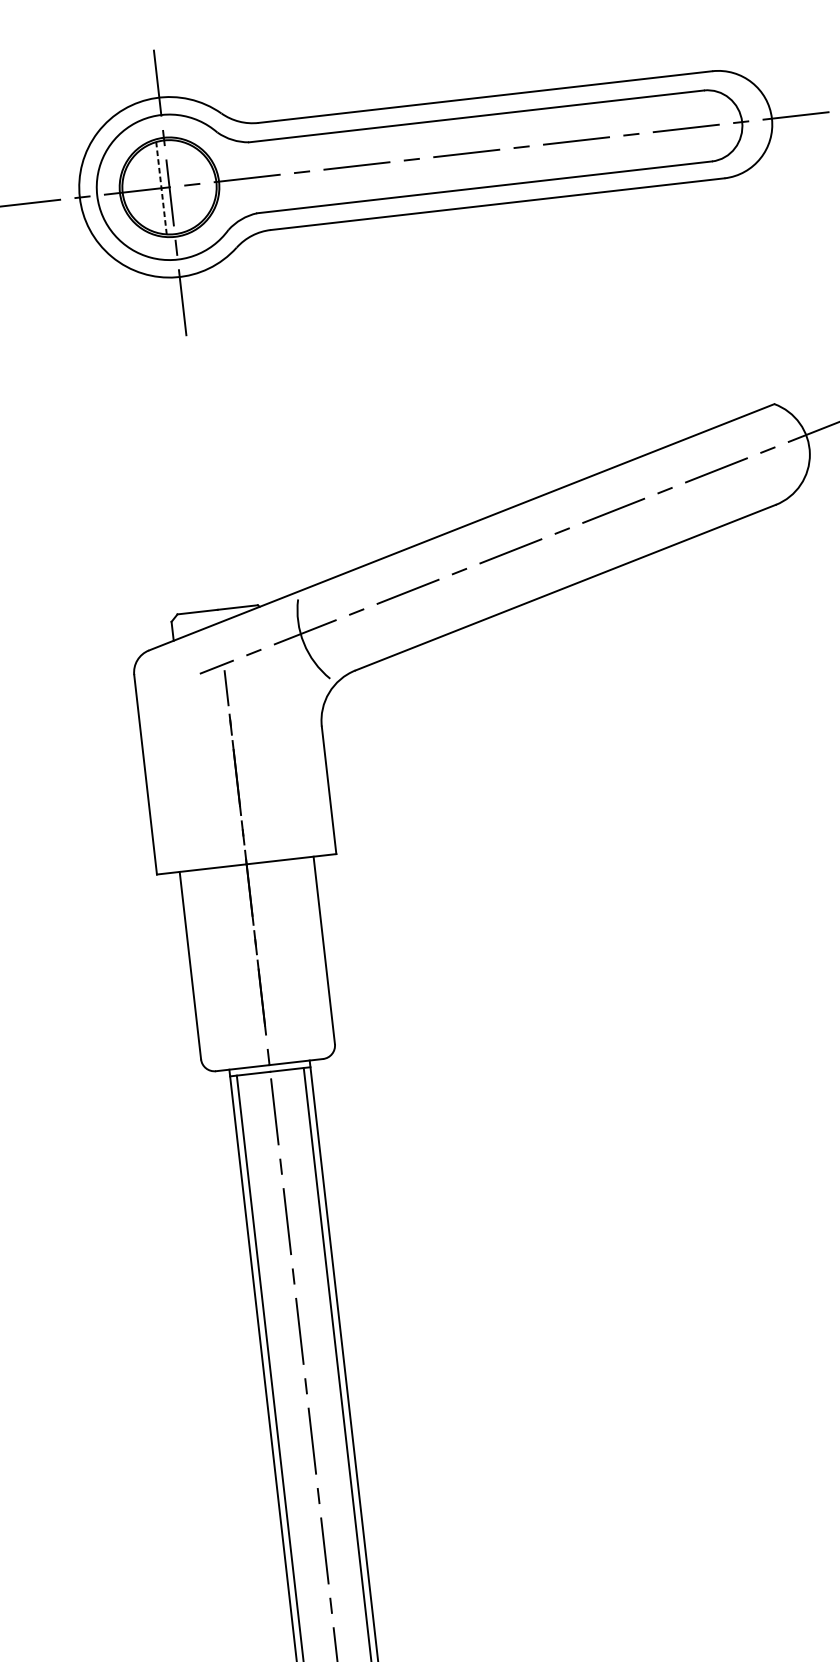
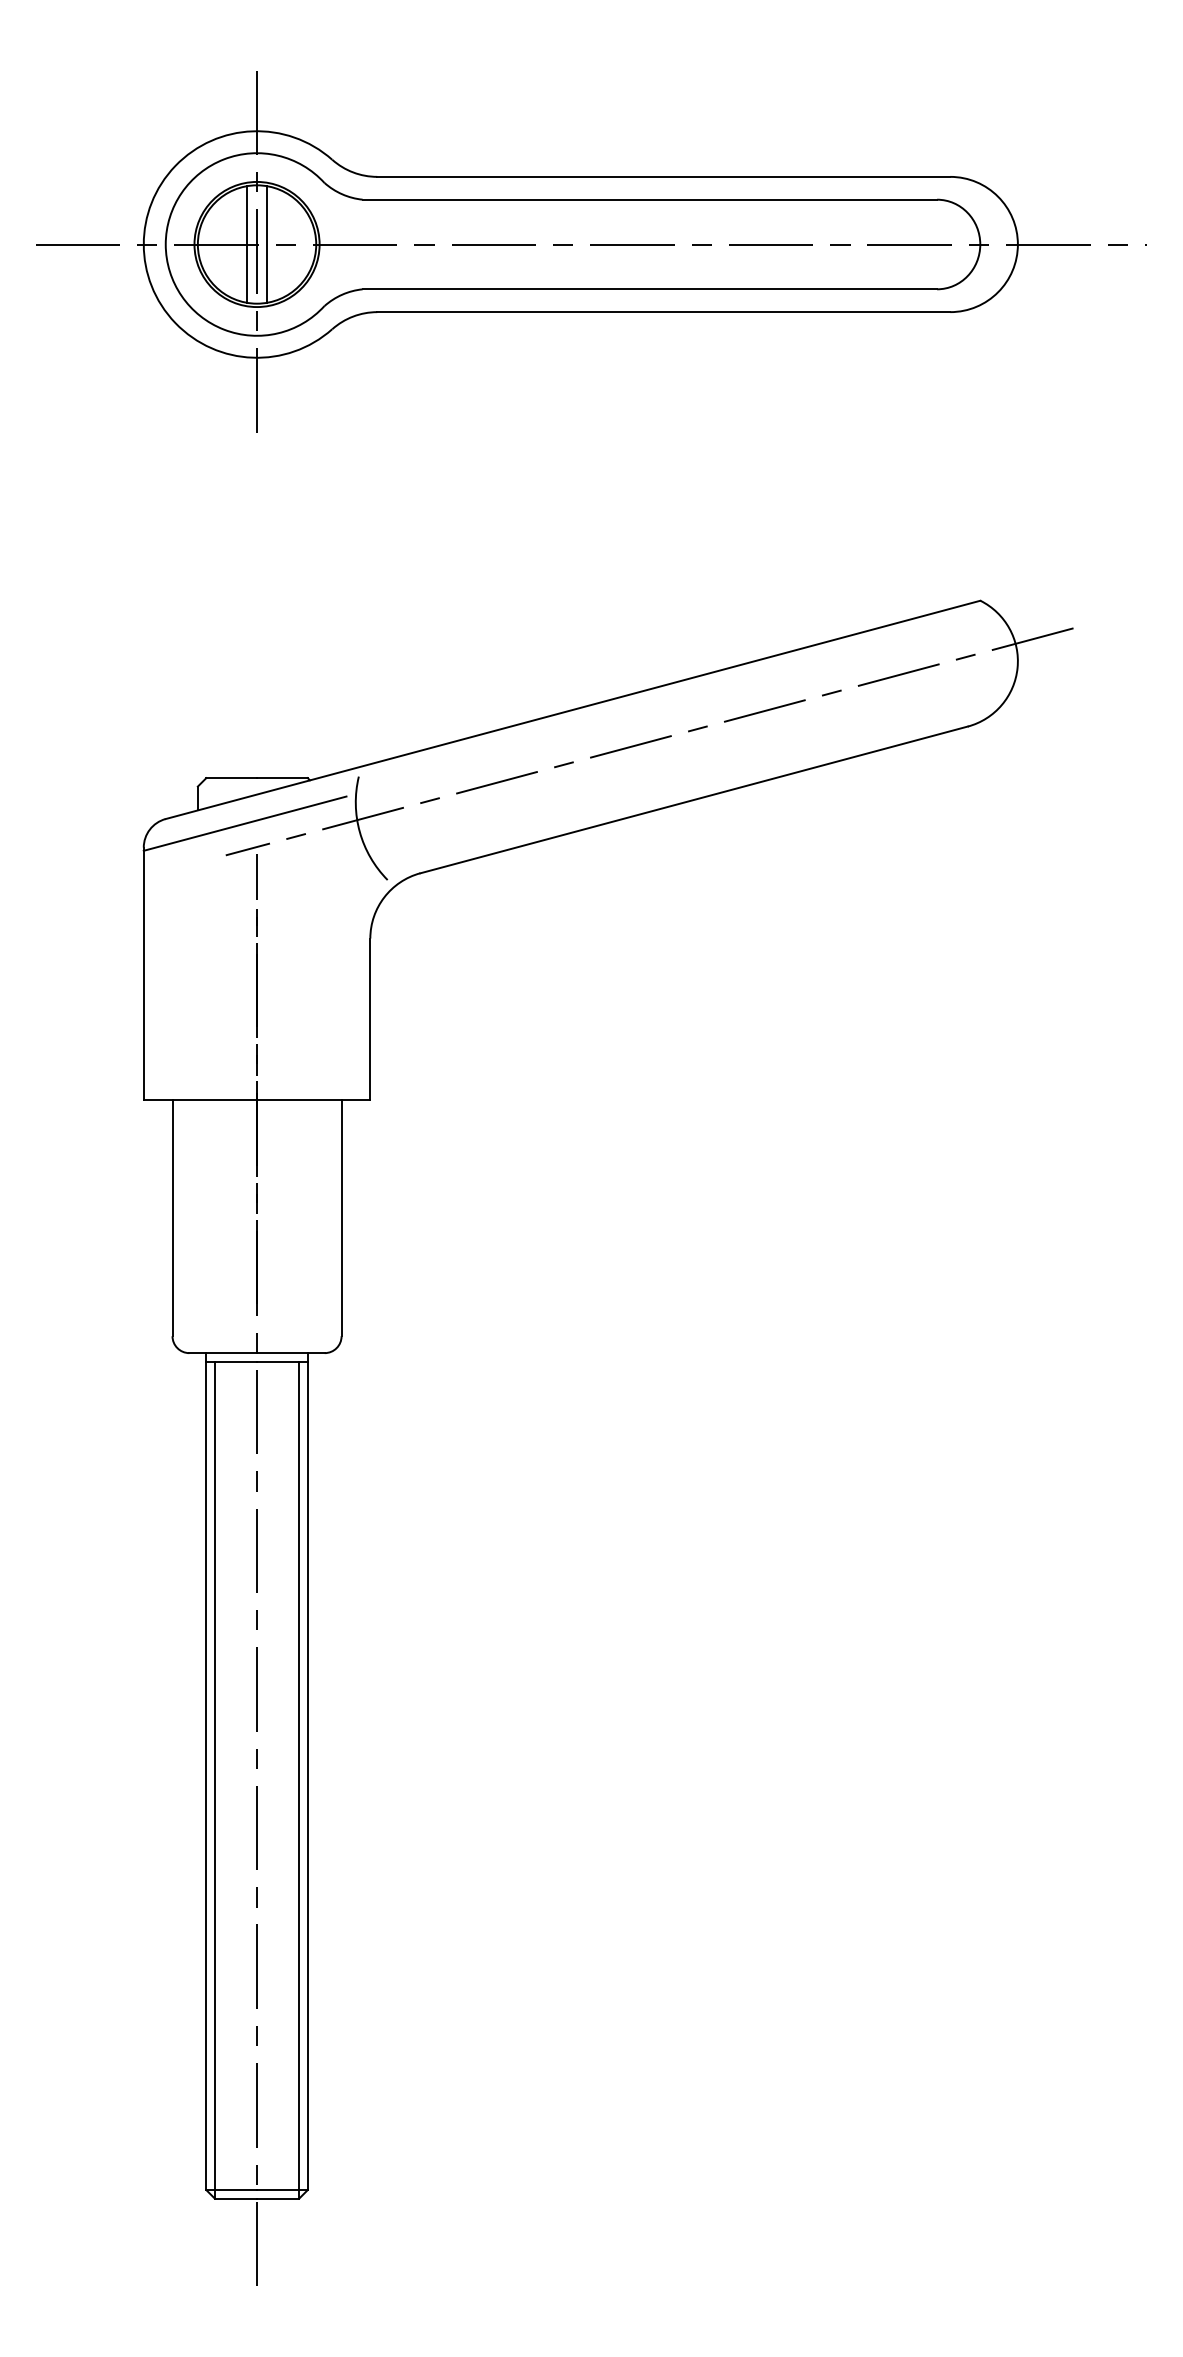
line: (177, 186) -> (267, 244), added
line: (161, 188) -> (246, 244), dashed -> solid
line: (211, 646) -> (244, 823), added

